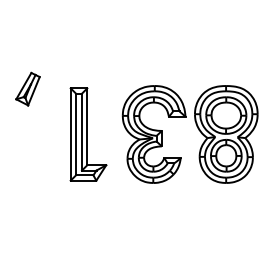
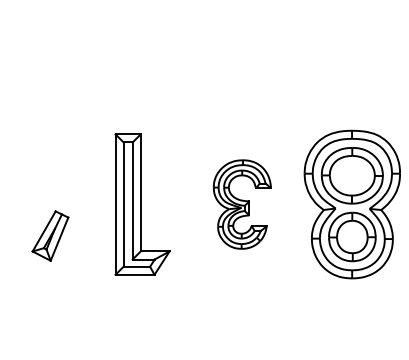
part: (27, 88) -> (49, 235), moved
part: (153, 134) -> (241, 204), size x0.6

